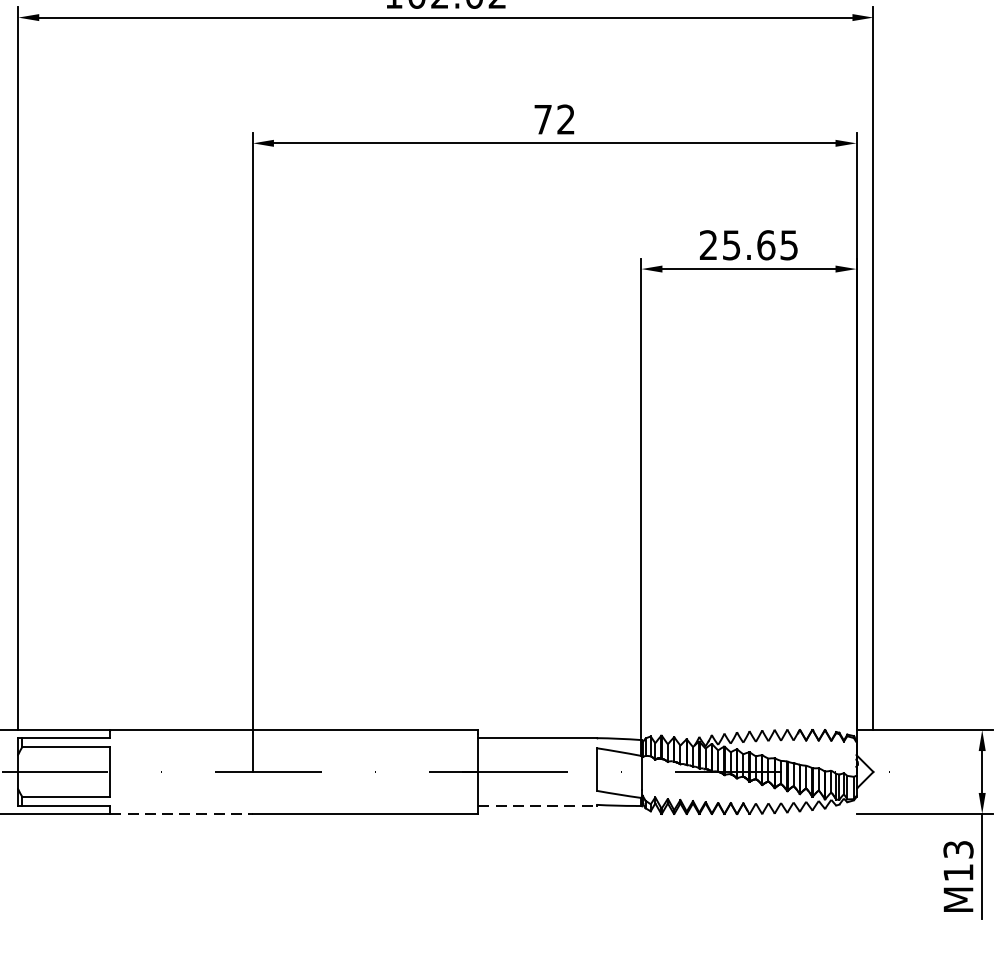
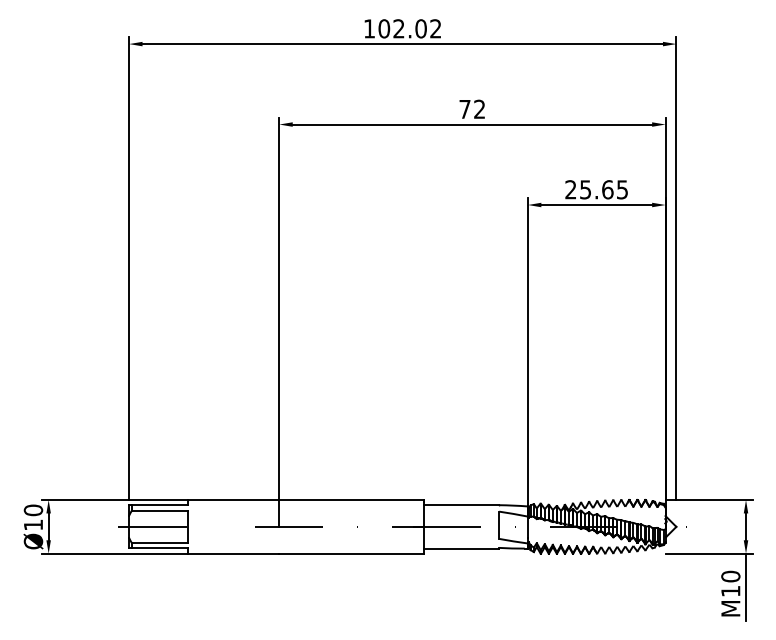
line: (537, 805) -> (461, 548), dashed -> solid
line: (181, 813) -> (233, 553), dashed -> solid
text: (957, 849) -> (730, 576), M13 -> M10

